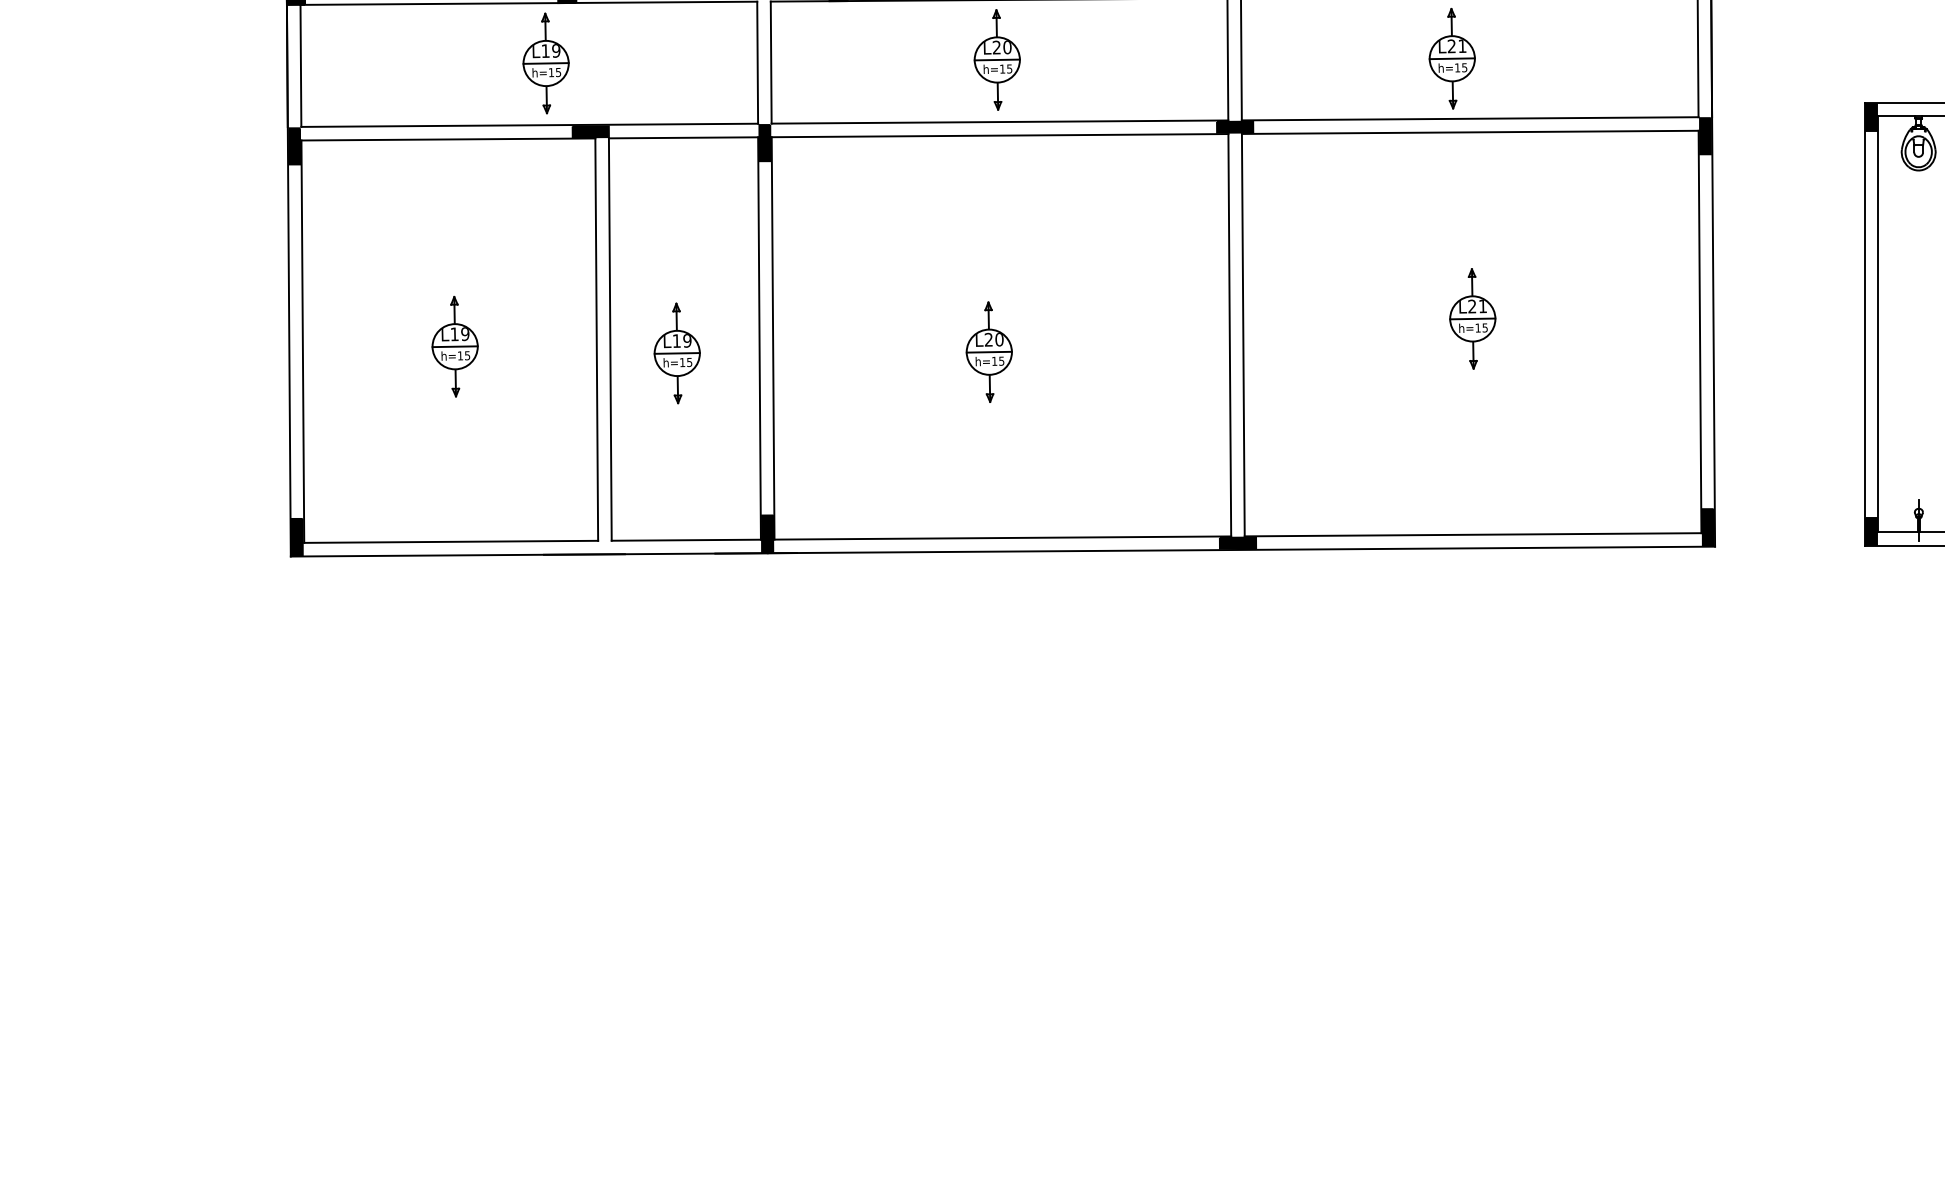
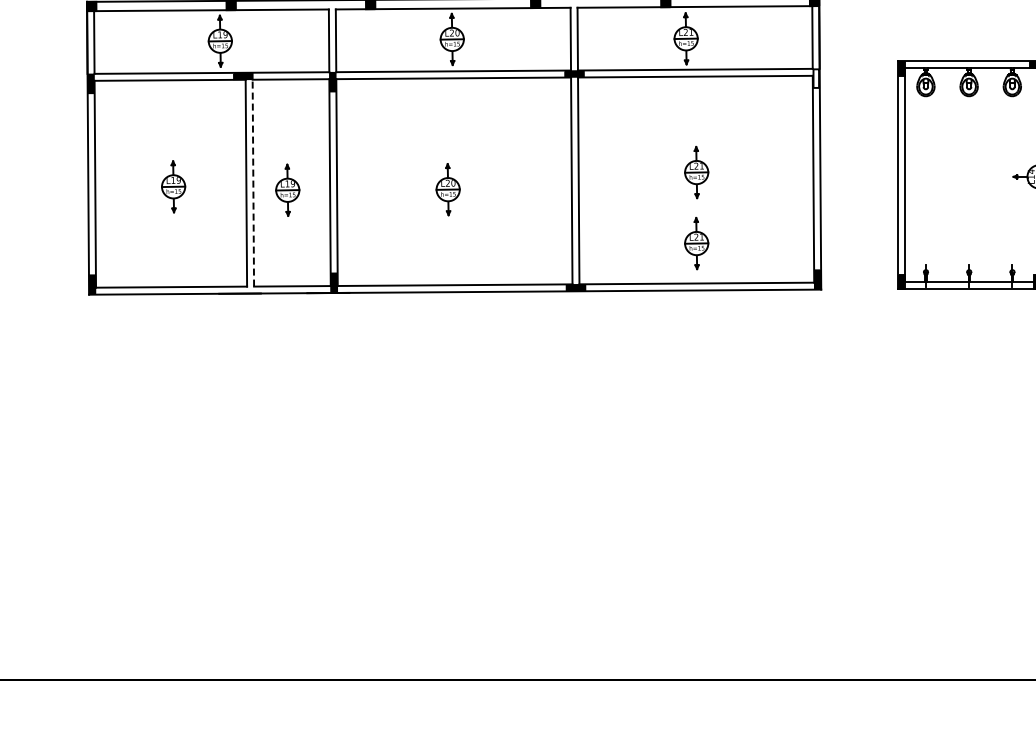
fill: (1705, 135) -> (816, 78), removed
line: (610, 338) -> (253, 182), solid -> dashed
part: (1472, 456) -> (696, 243), added

